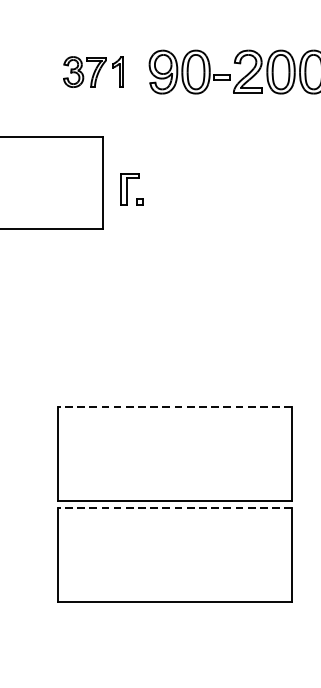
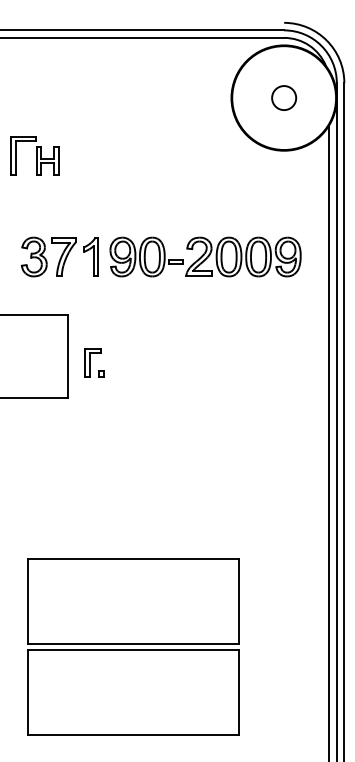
part: (93, 71) -> (59, 256), size x1.43
line: (175, 407) -> (133, 559), dashed -> solid
line: (175, 508) -> (133, 650), dashed -> solid

